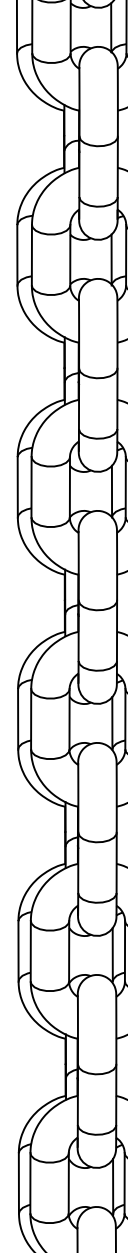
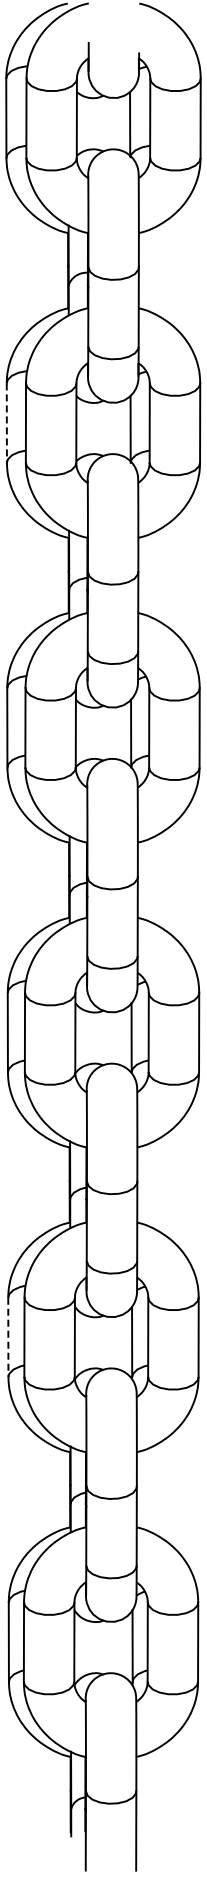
line: (17, 255) -> (6, 423), solid -> dashed
line: (18, 951) -> (8, 1337), solid -> dashed

